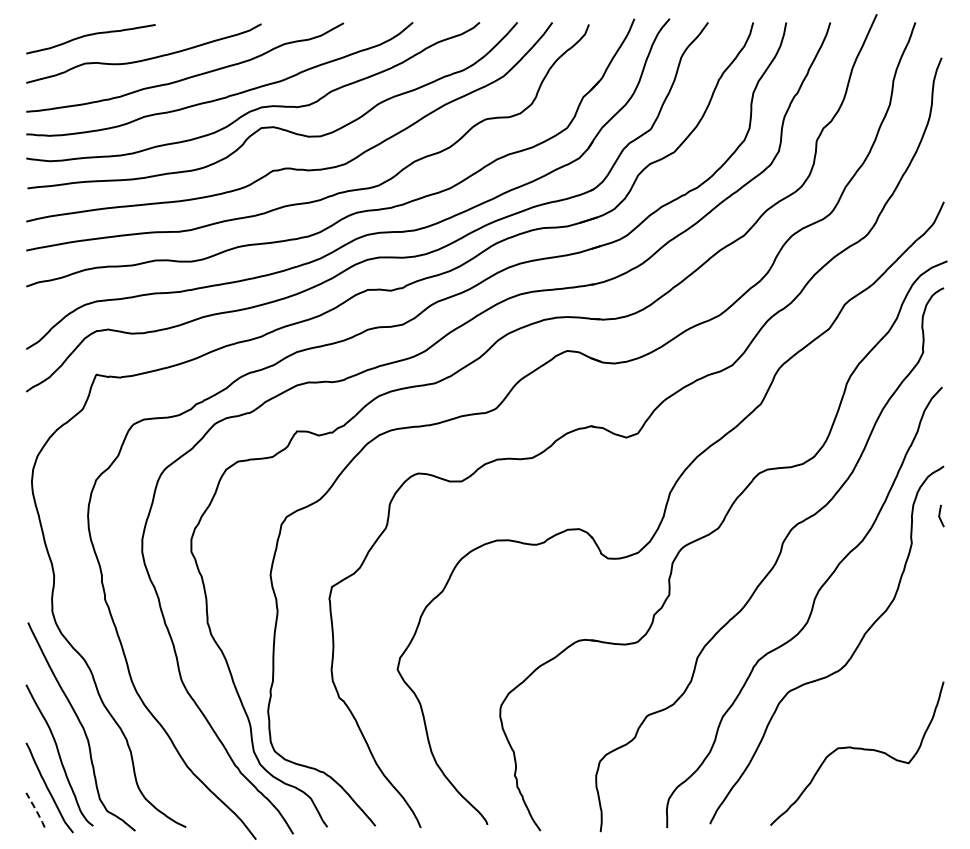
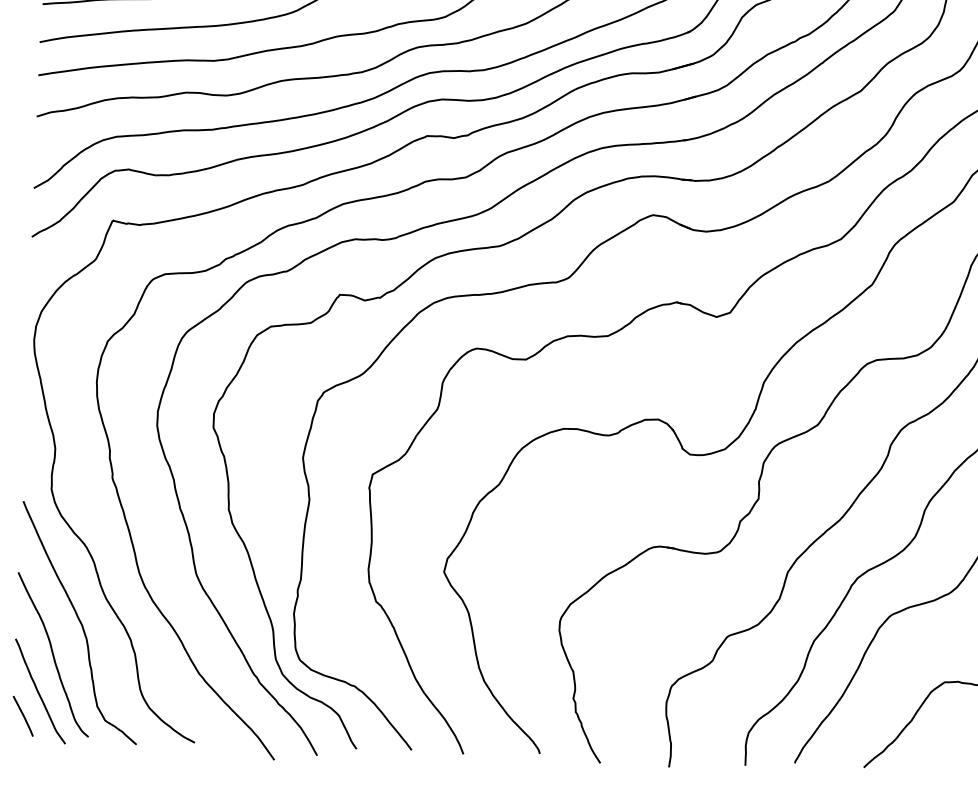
line: (36, 810) -> (24, 716), dashed -> solid

